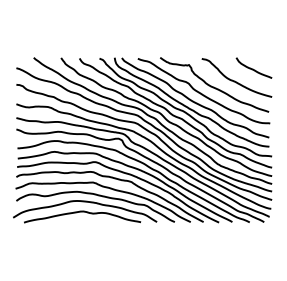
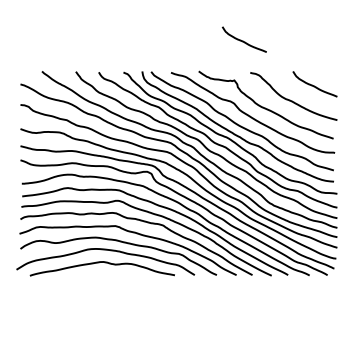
curve: (196, 32) -> (243, 40), added

